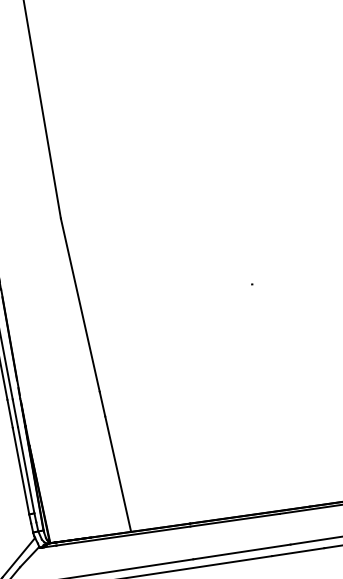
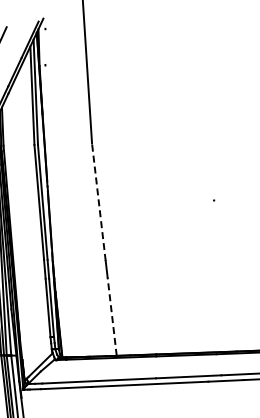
line: (79, 304) -> (98, 201), solid -> dashed
line: (118, 473) -> (112, 316), solid -> dashed

